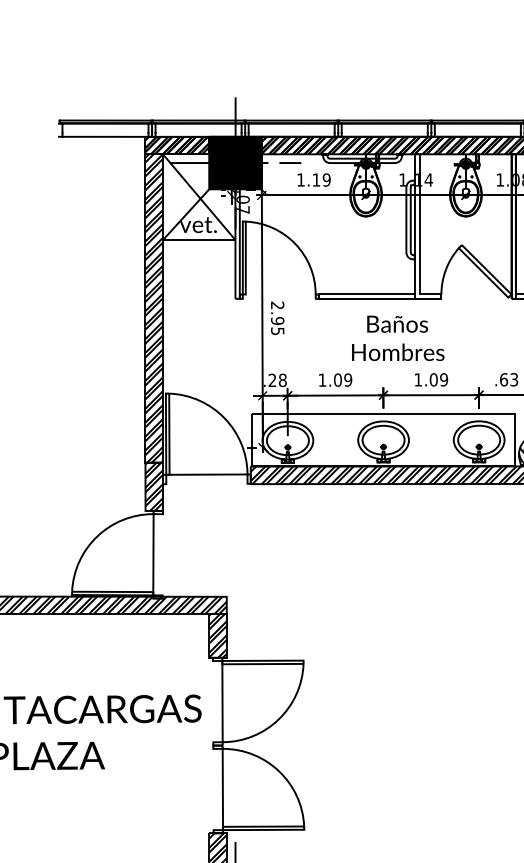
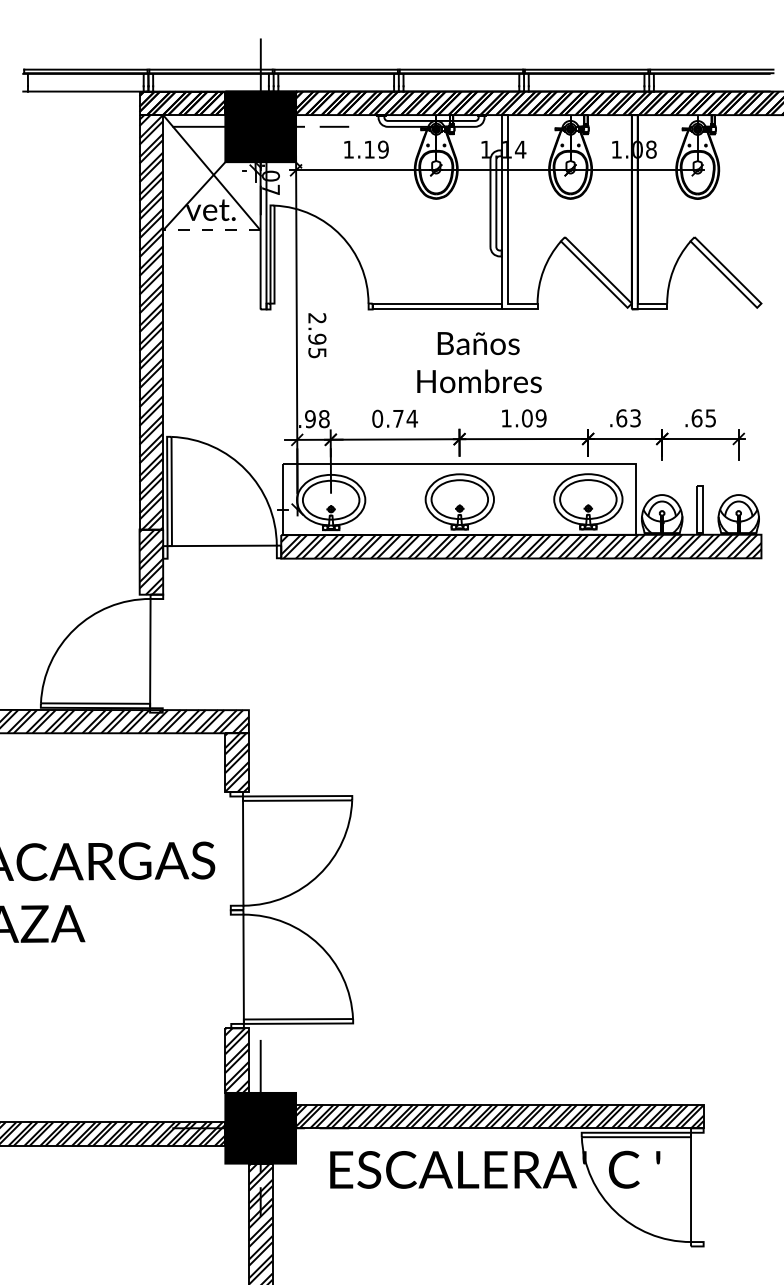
line: (198, 240) -> (211, 230), solid -> dashed
text: (335, 379) -> (395, 418), 1.09 -> 0.74
text: (272, 380) -> (310, 419), .28 -> .98

